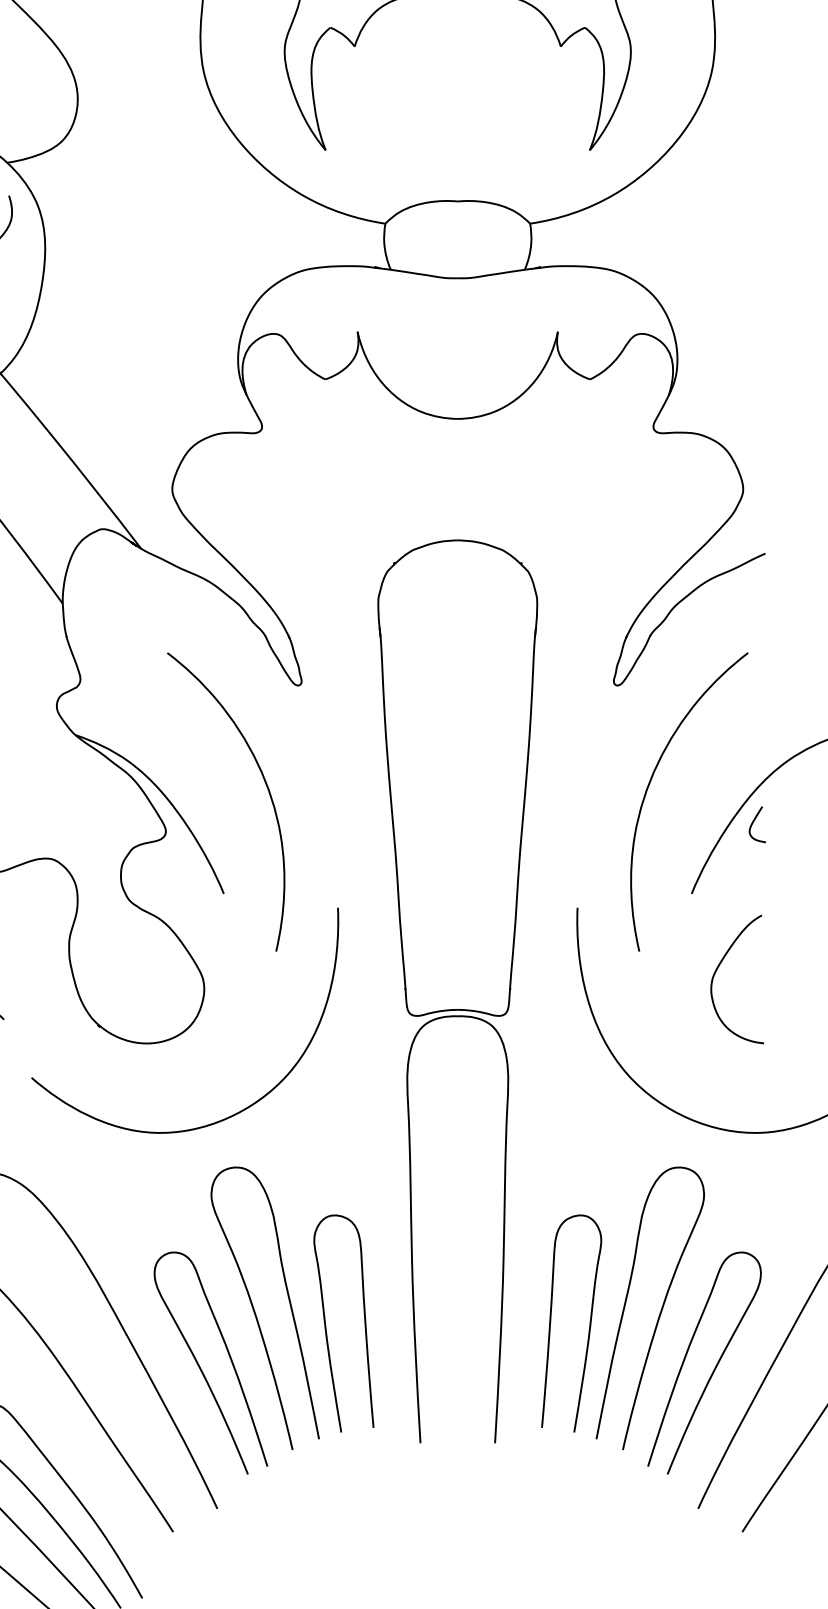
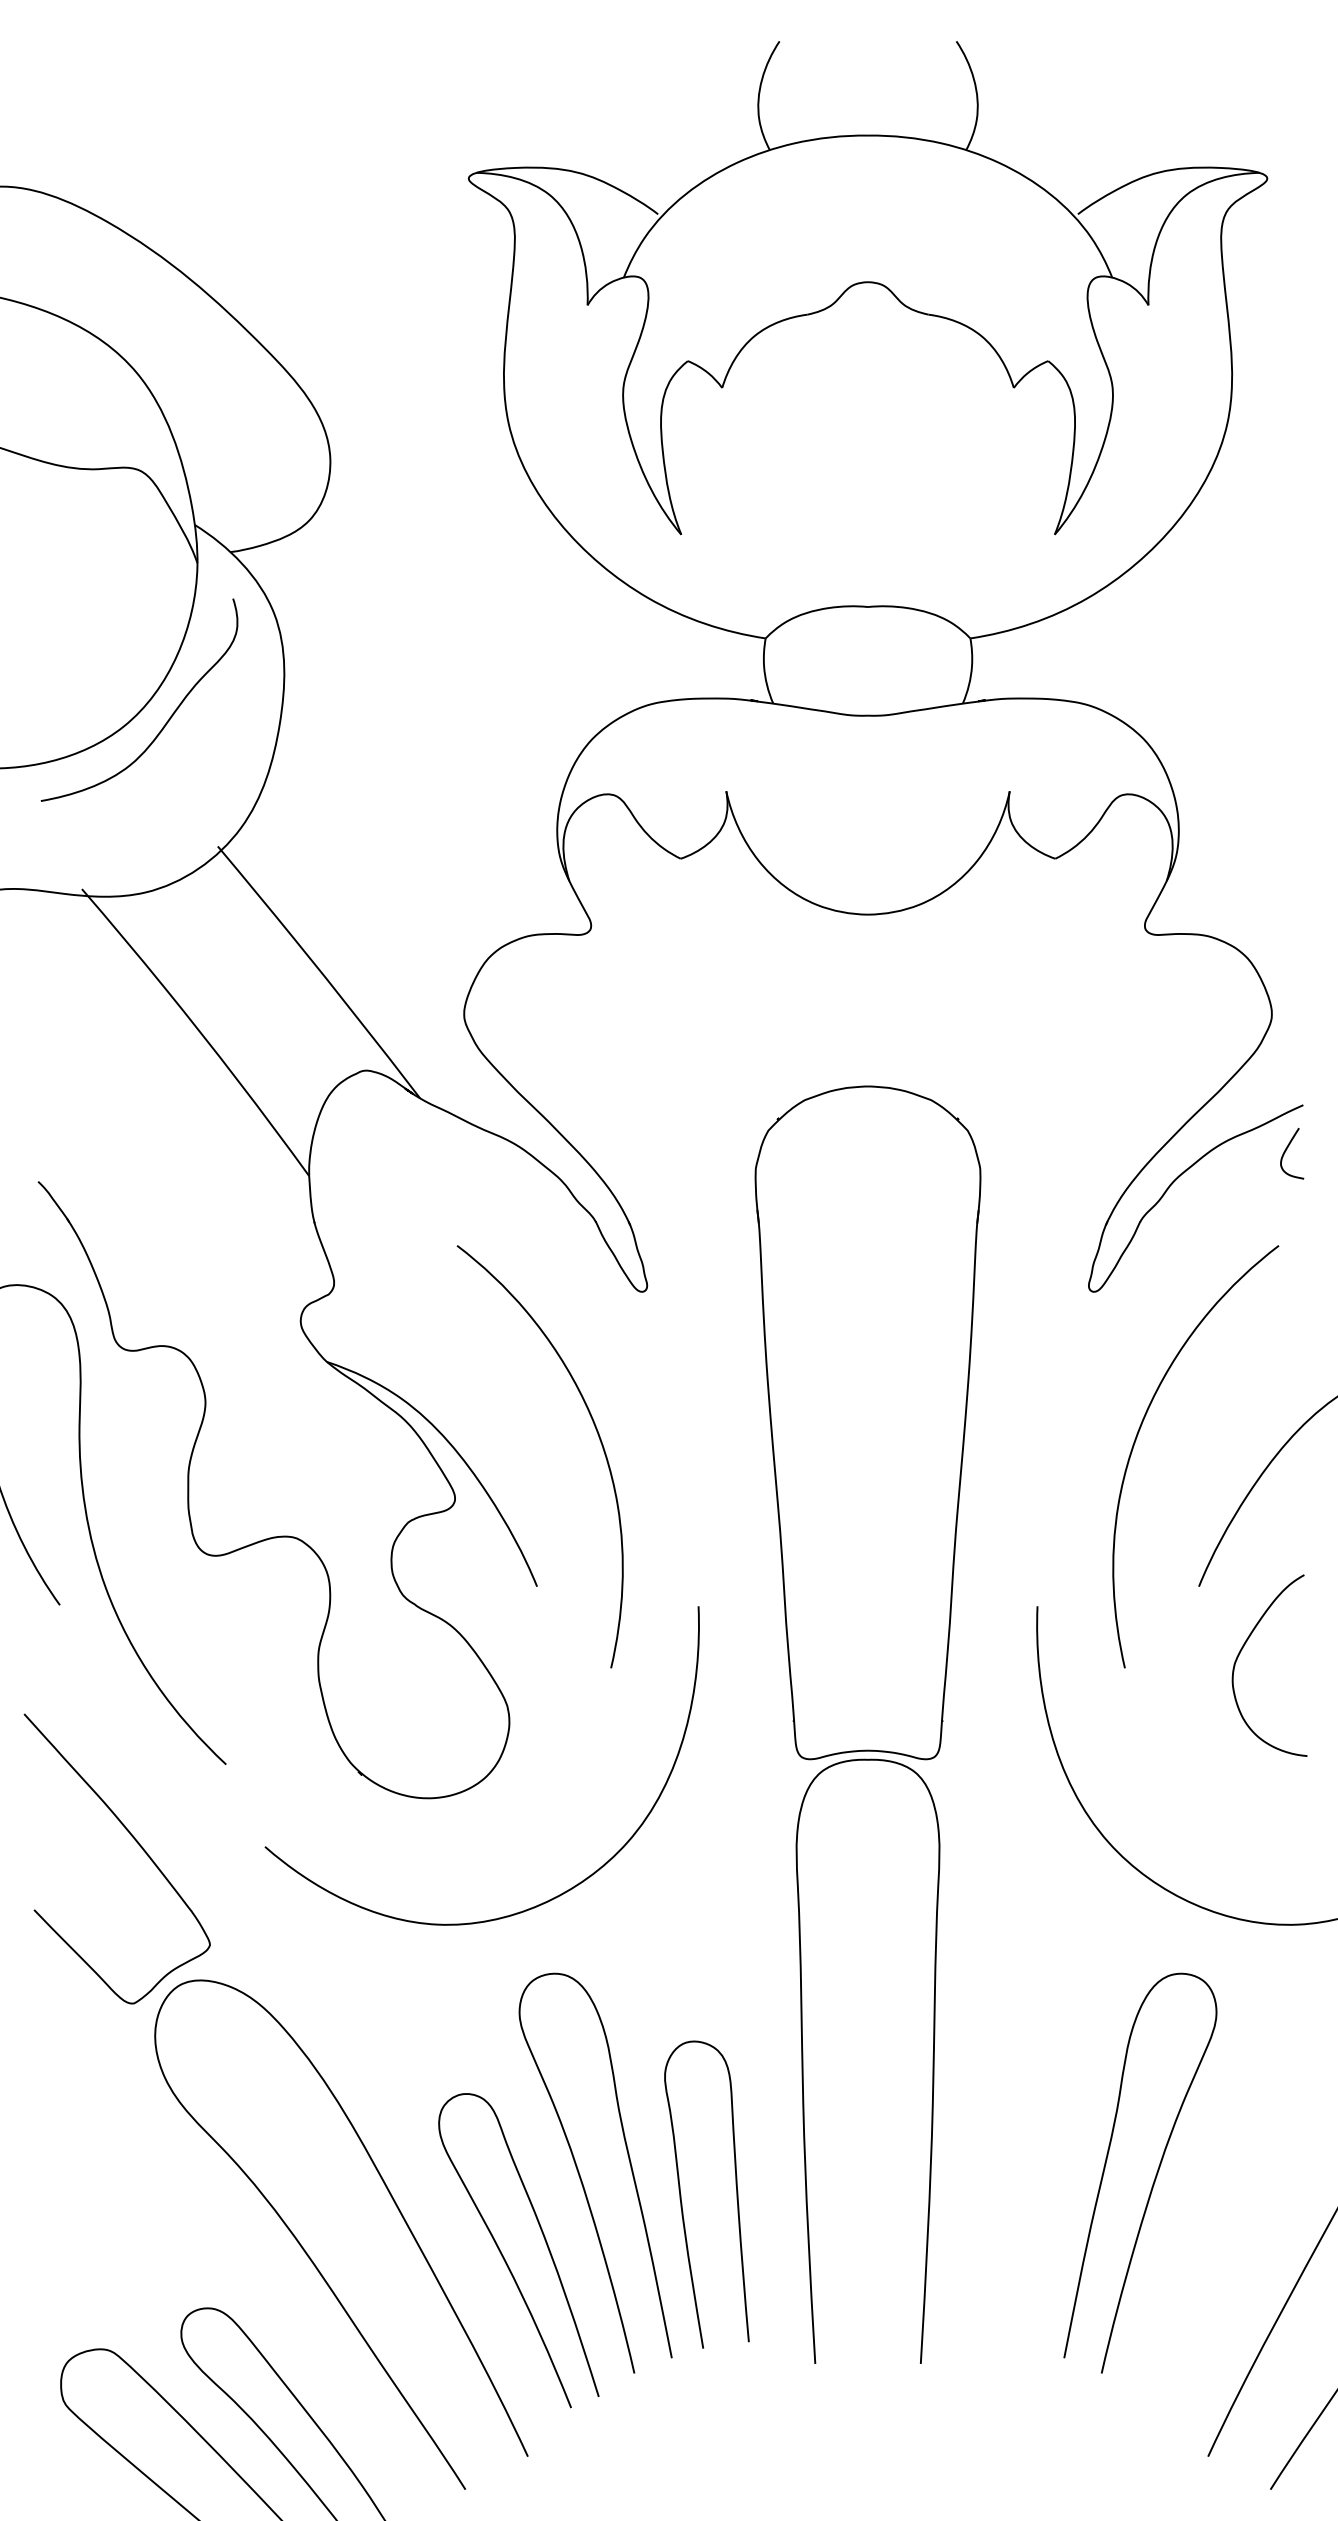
curve: (753, 823) -> (1286, 1151), moved
curve: (718, 967) -> (1243, 1648), moved
curve: (589, 1324) -> (1054, 2195), removed
curve: (714, 1368) -> (1231, 2257), removed

